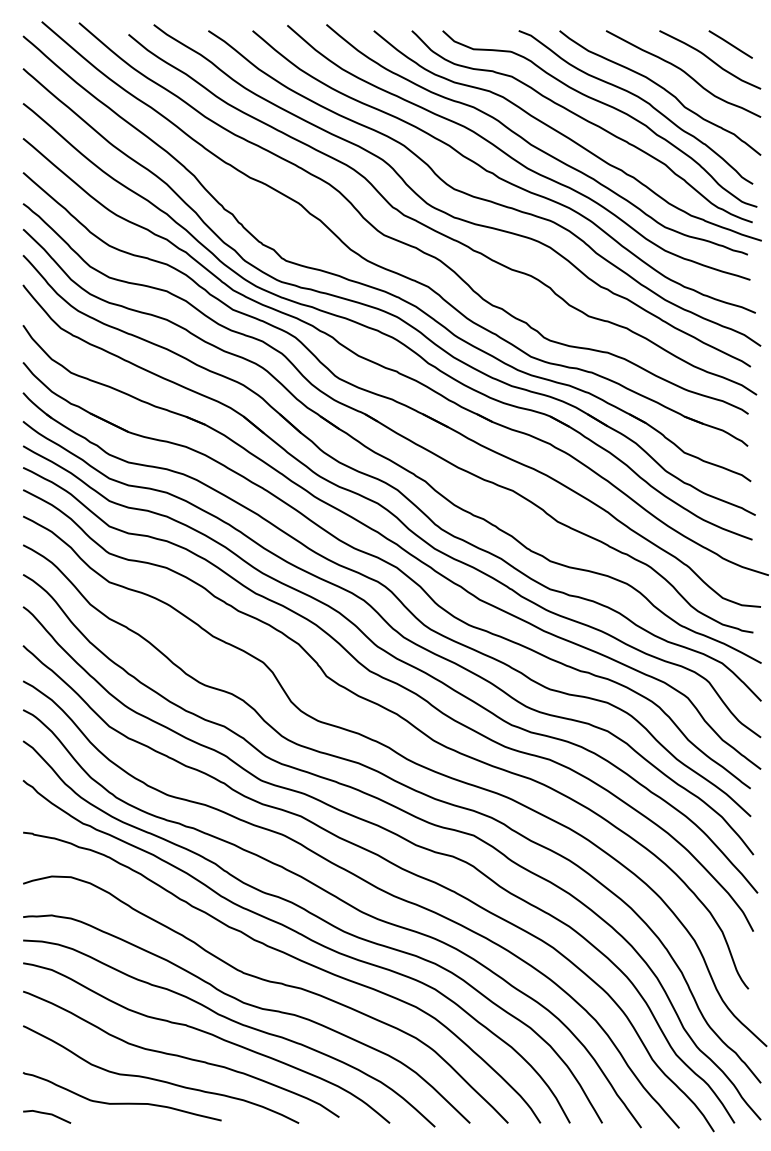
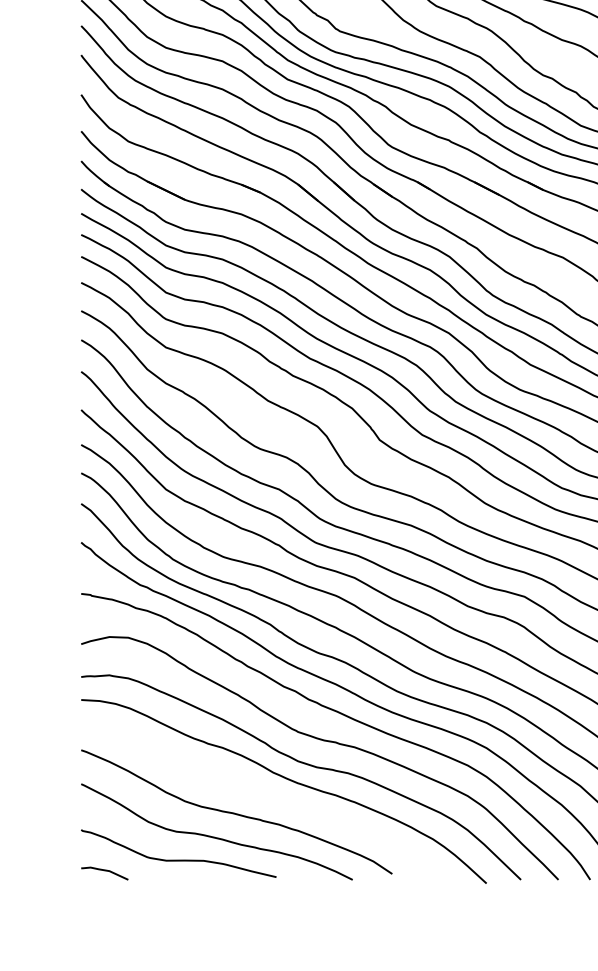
curve: (208, 1034) -> (263, 792), removed

